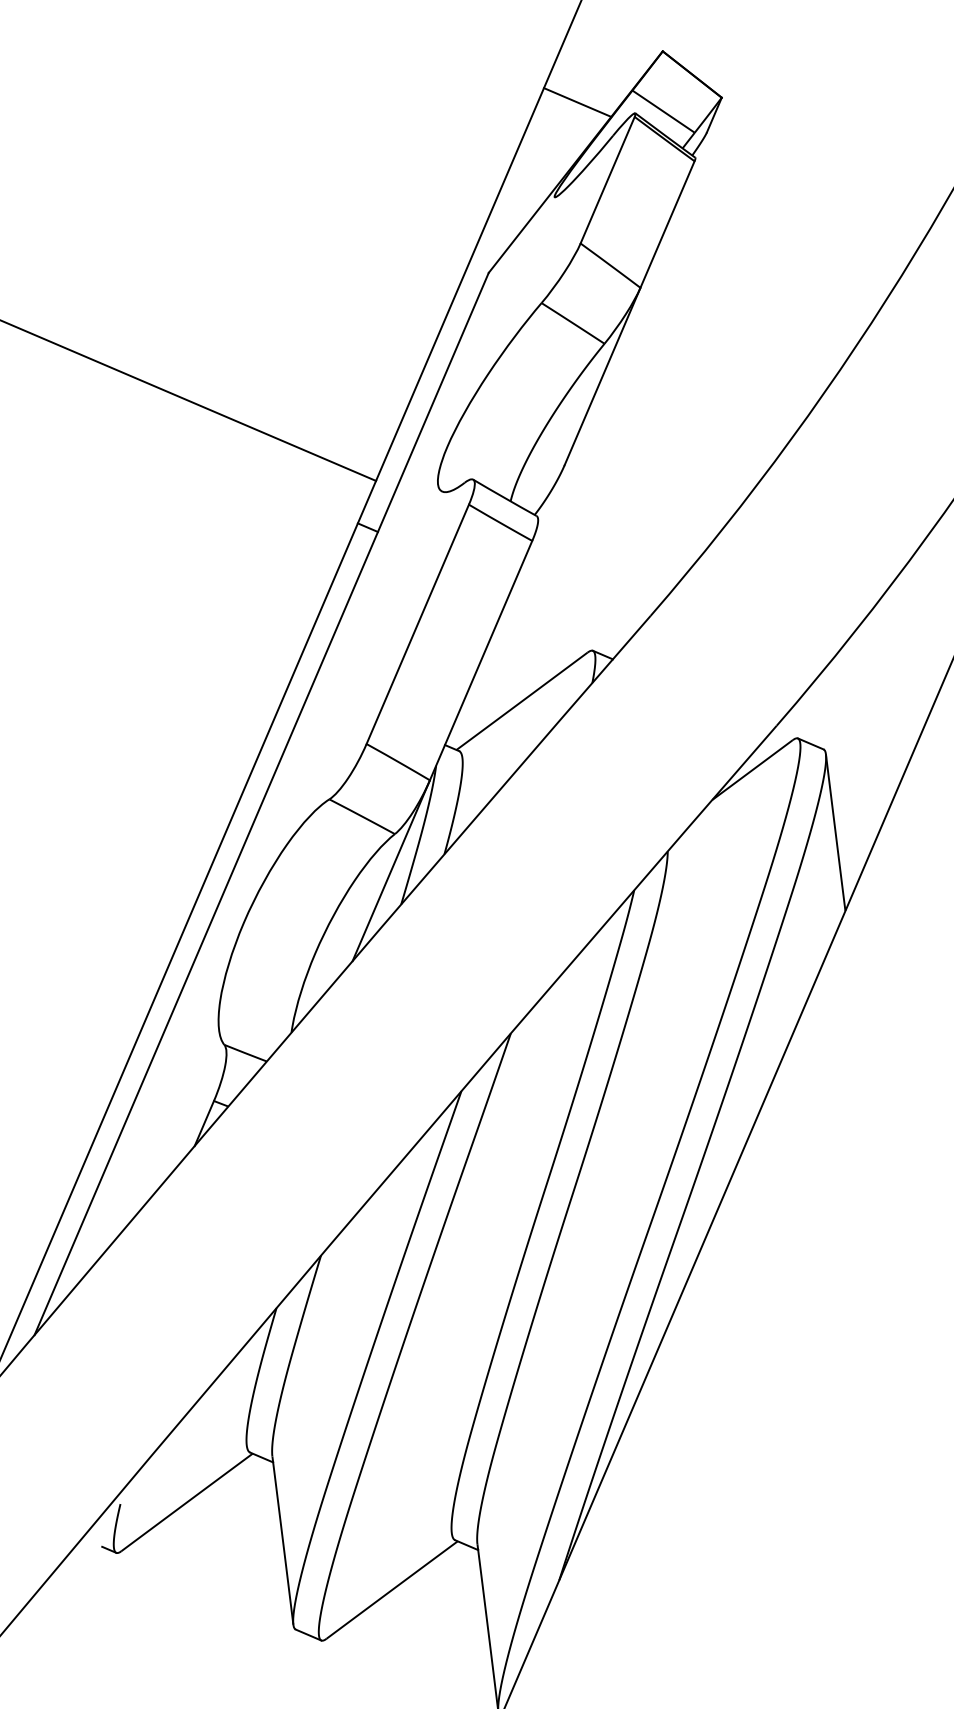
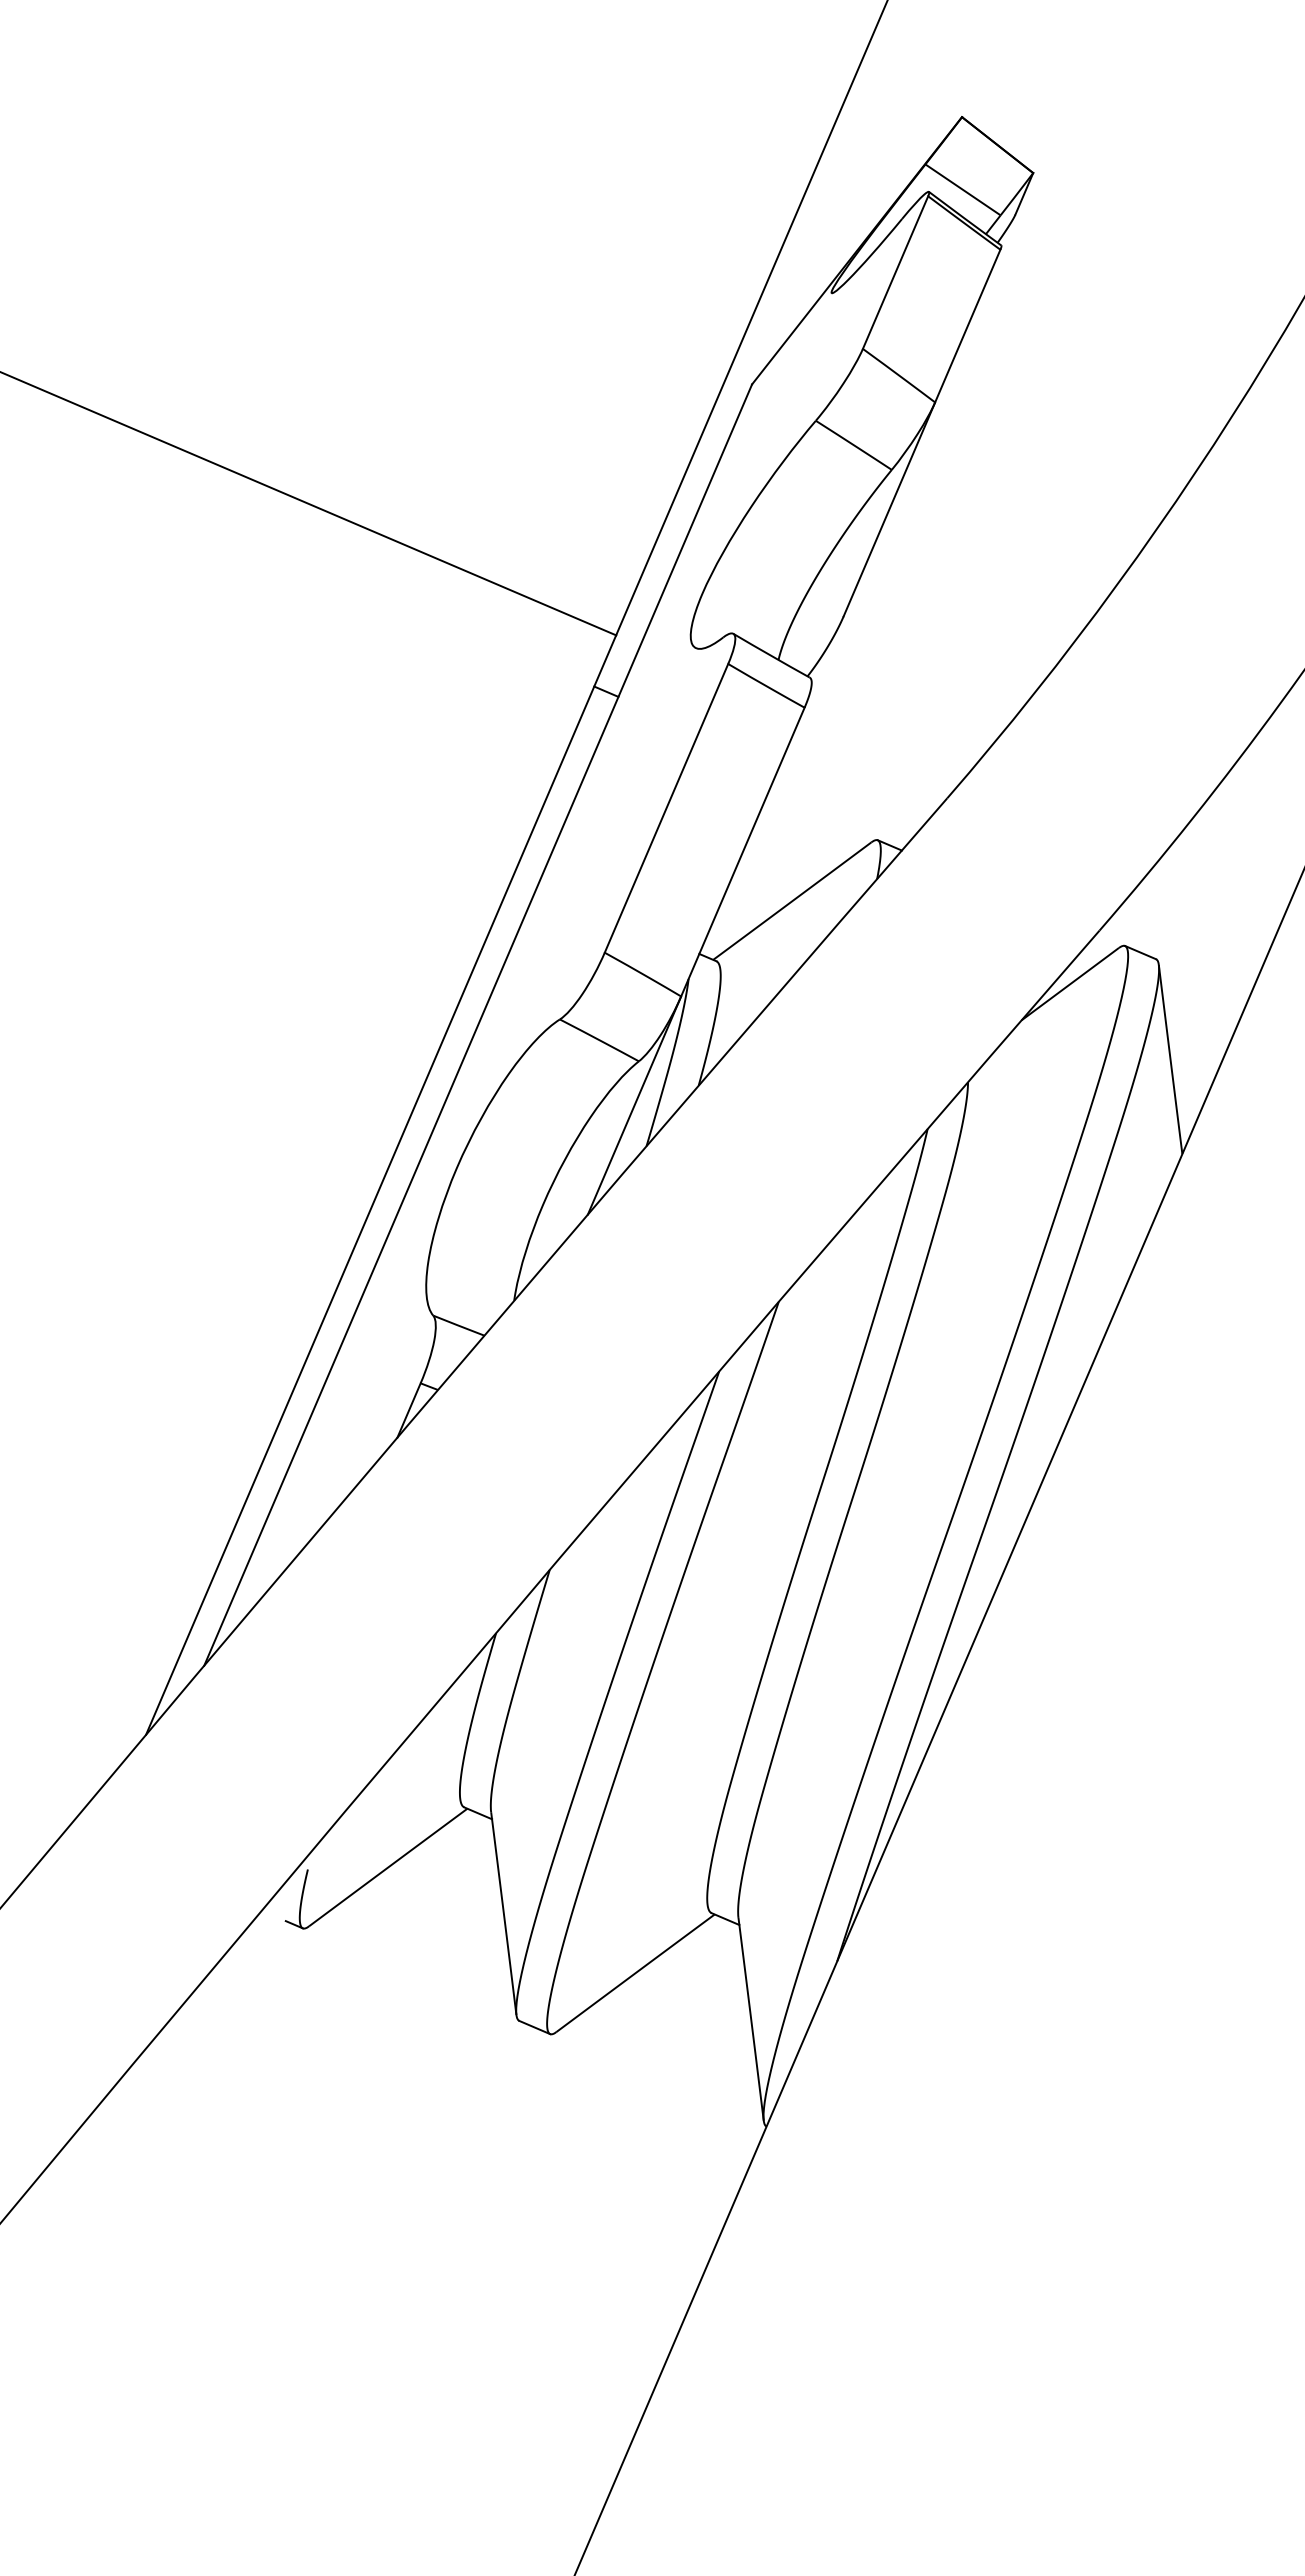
line: (576, 102) -> (858, 178), removed

